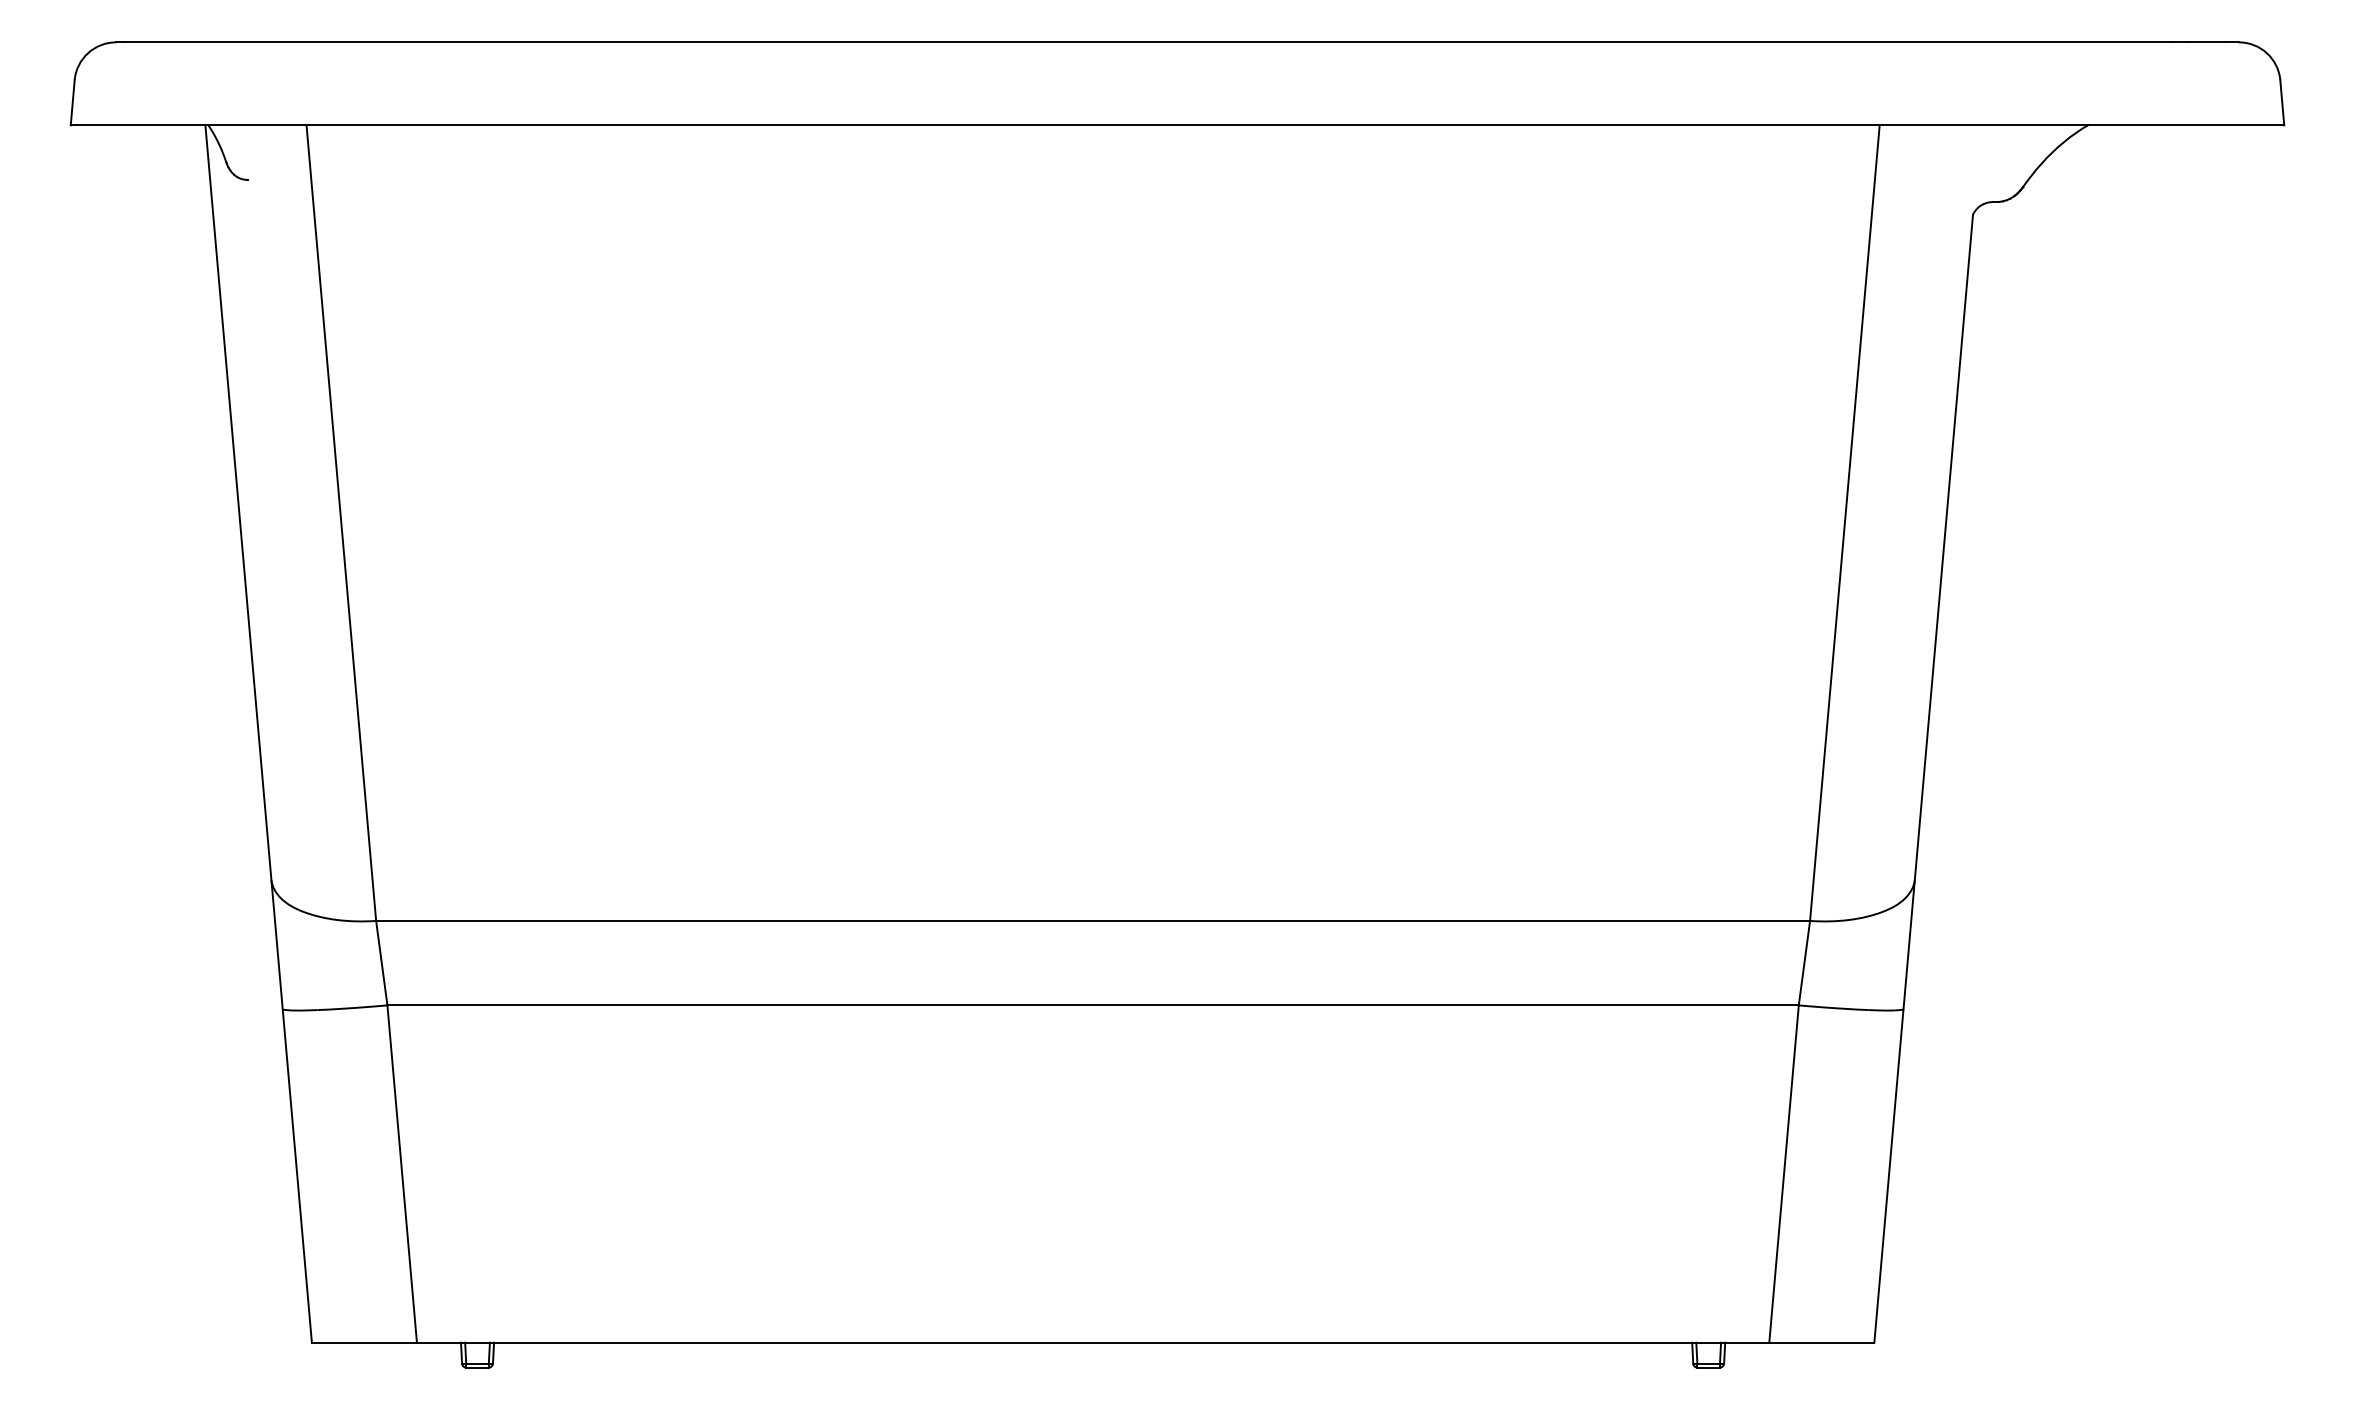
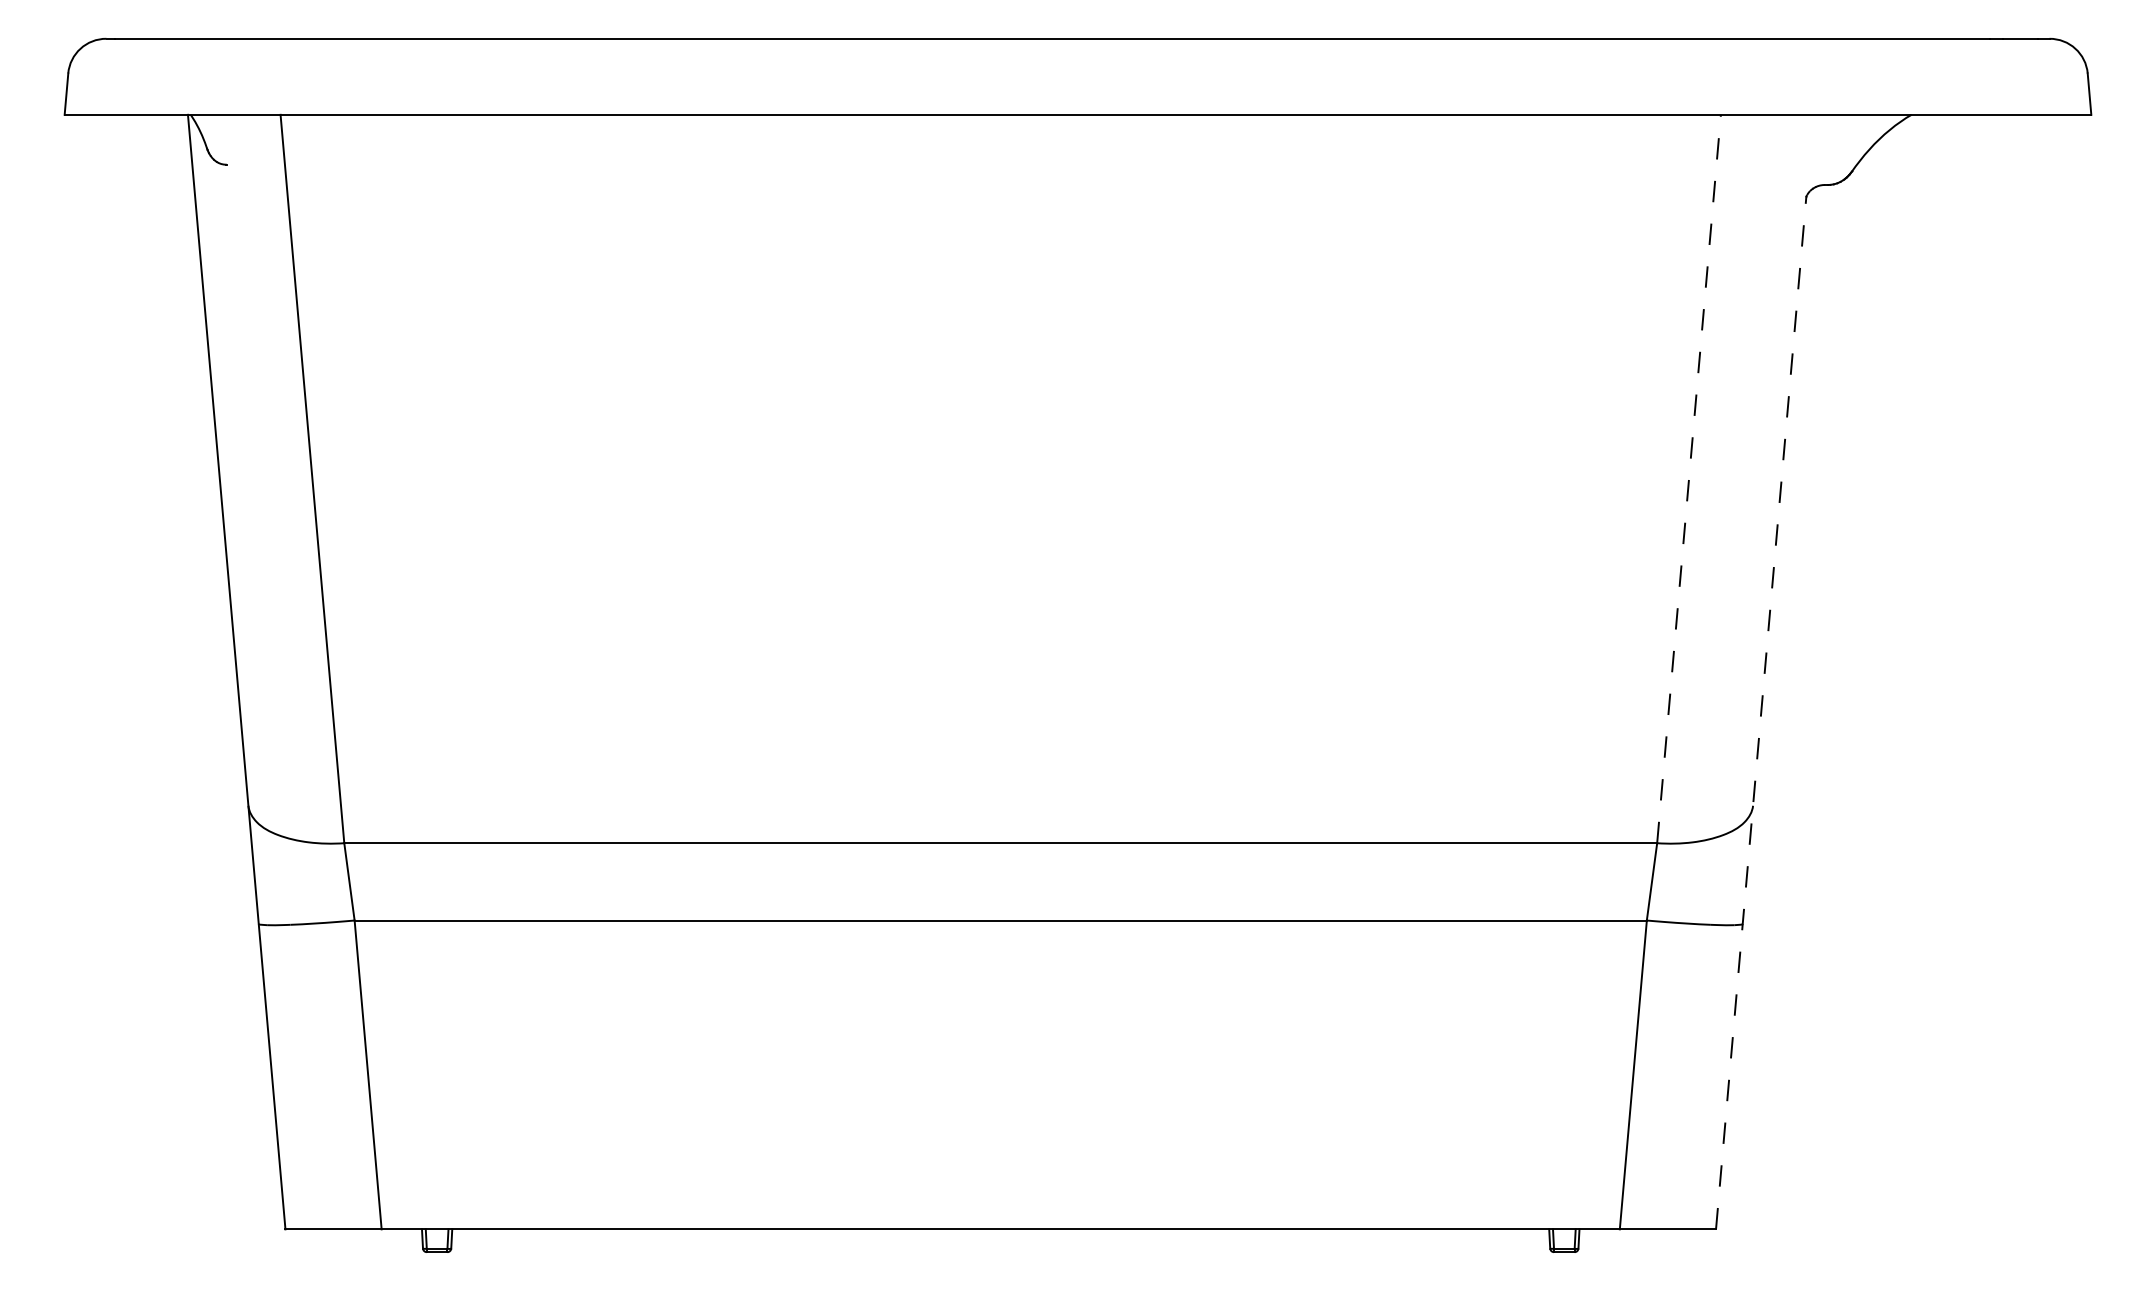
line: (1845, 523) -> (1689, 479), solid -> dashed
line: (1924, 778) -> (1761, 712), solid -> dashed

